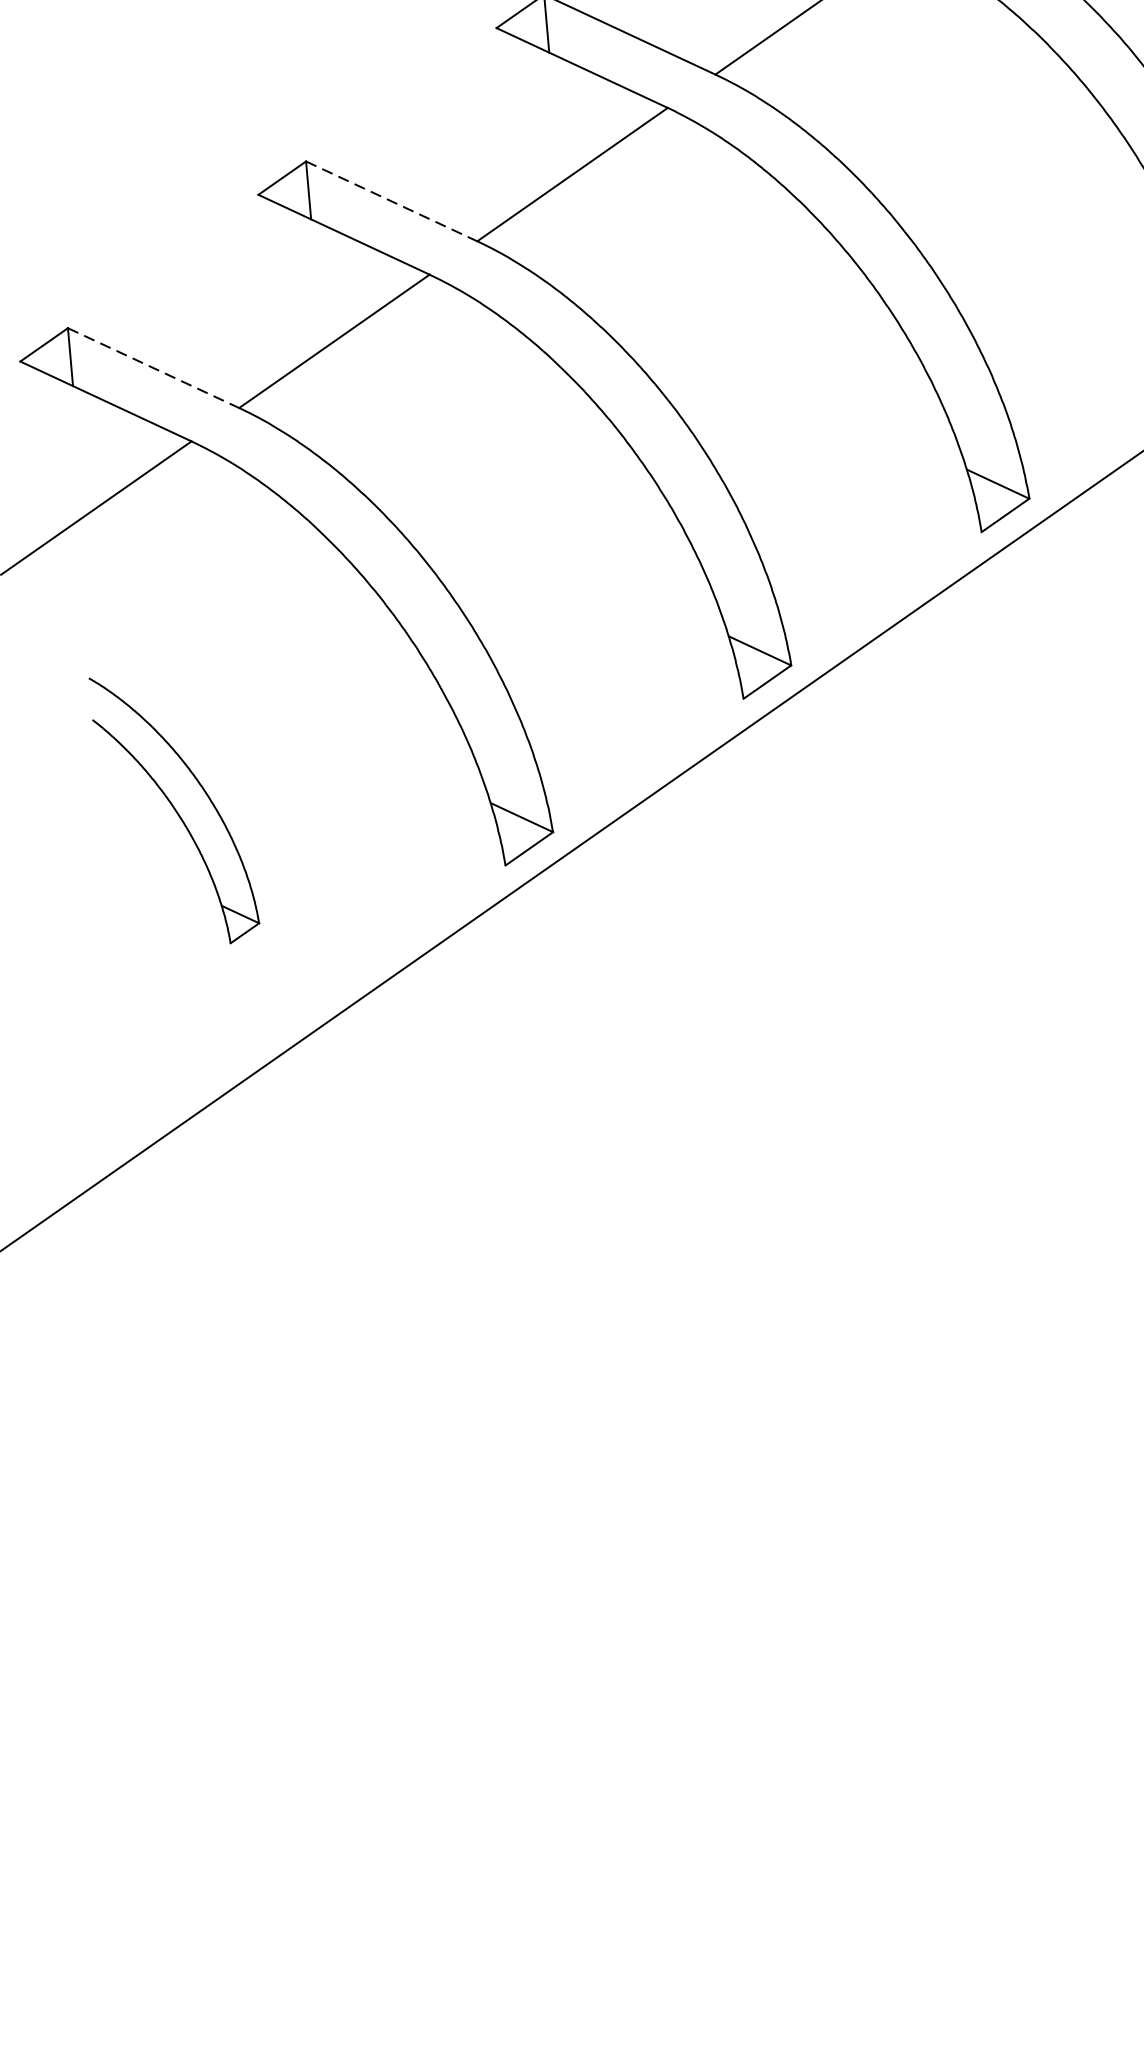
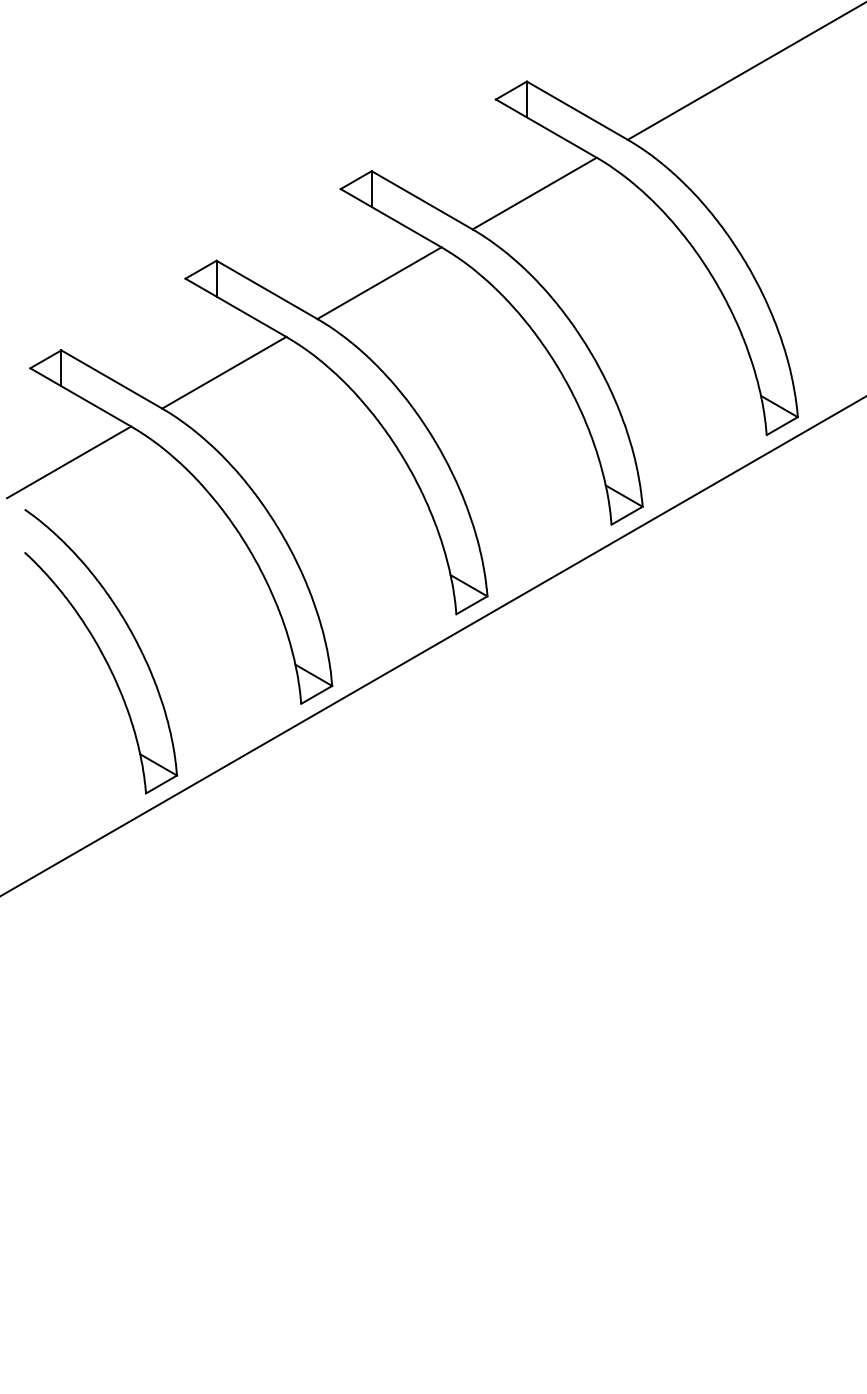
line: (392, 202) -> (267, 290), dashed -> solid
line: (154, 368) -> (112, 379), dashed -> solid
part: (175, 809) -> (101, 651), size x1.67

